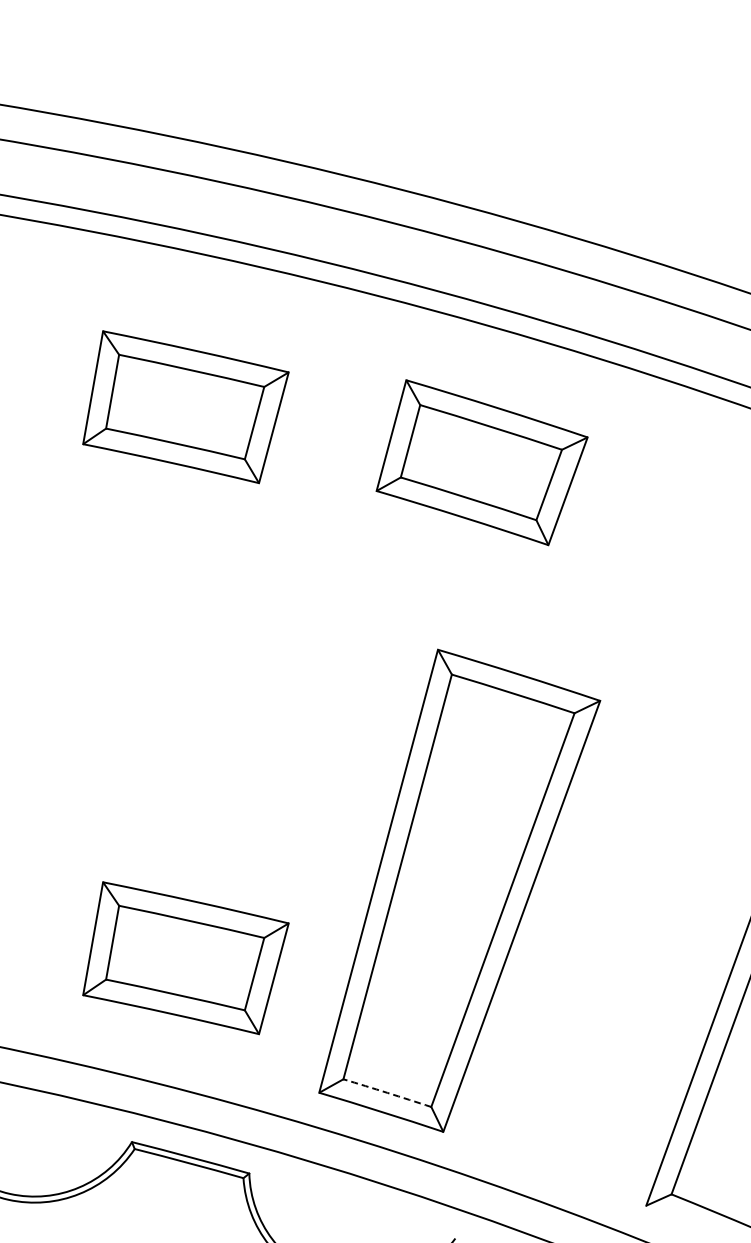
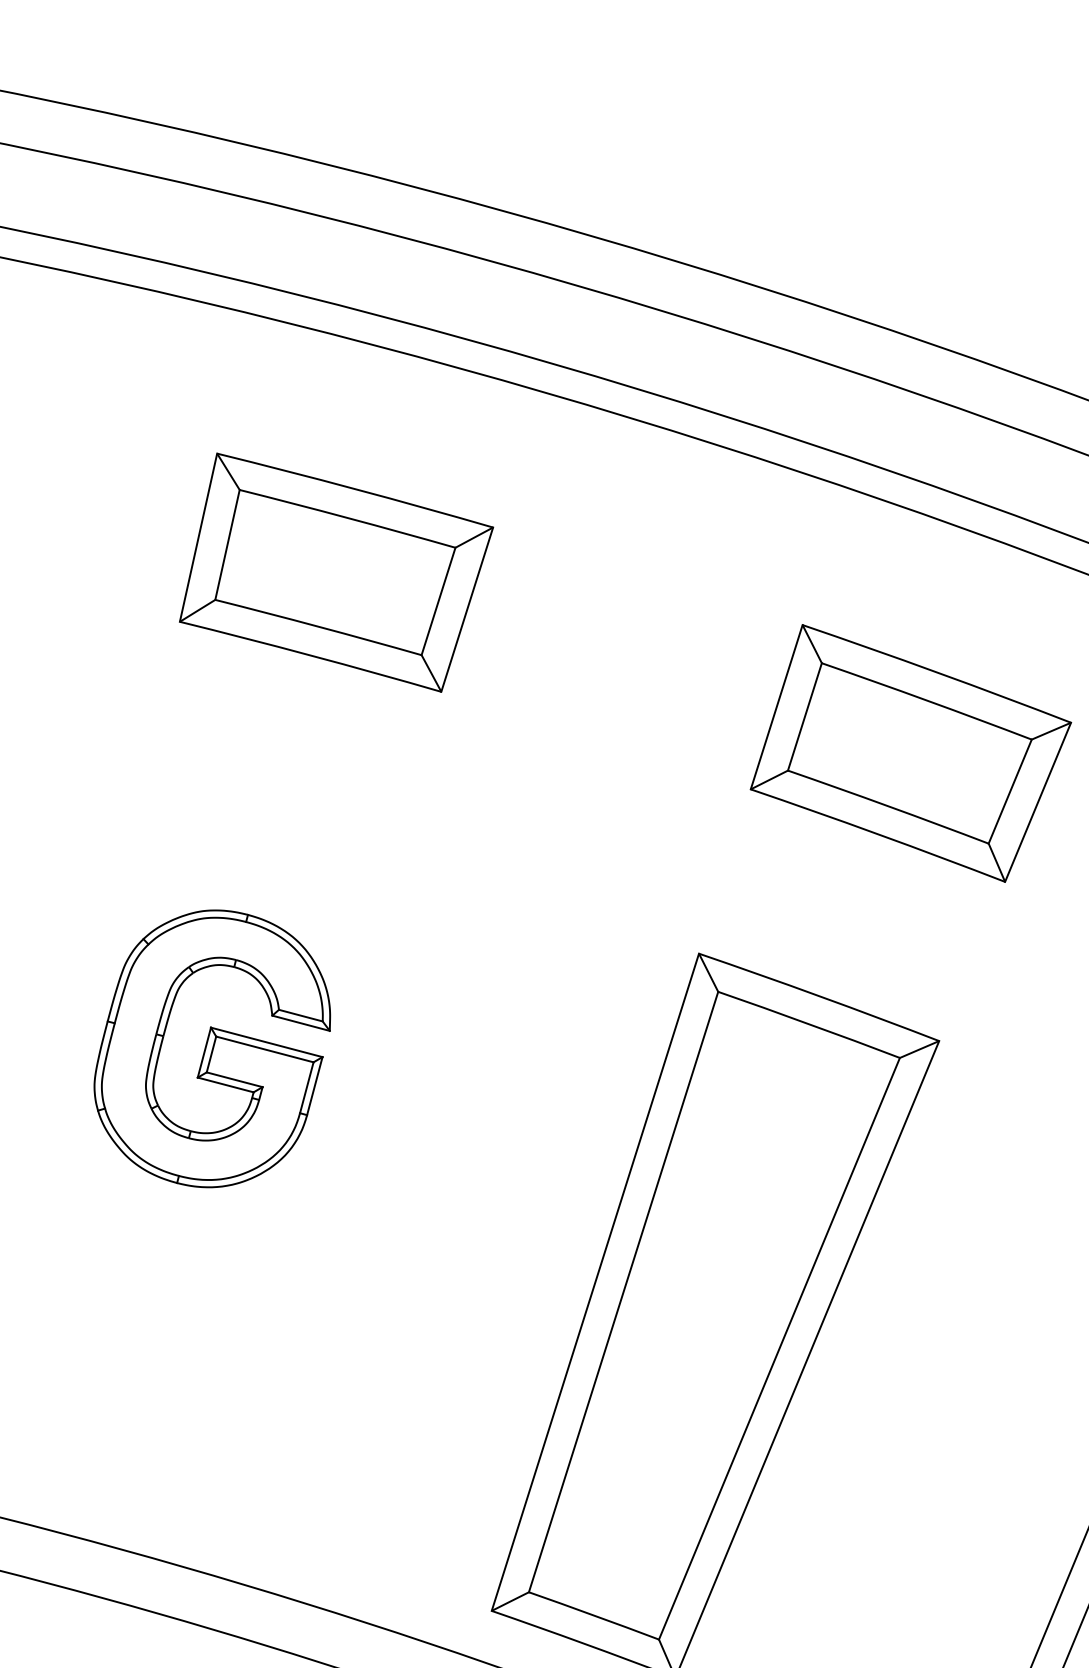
part: (481, 462) -> (910, 753), moved
part: (117, 727) -> (212, 1049), added
part: (185, 958) -> (299, 1400), removed
arc: (387, 1092) -> (594, 1614), dashed -> solid

